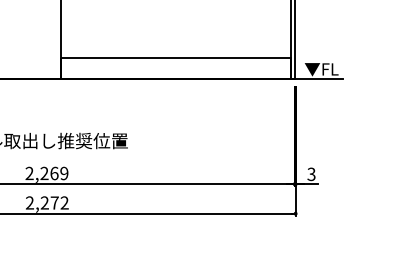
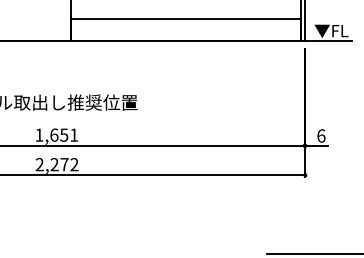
text: (46, 173) -> (56, 135), 2,269 -> 1,651
text: (311, 173) -> (321, 135), 3 -> 6

